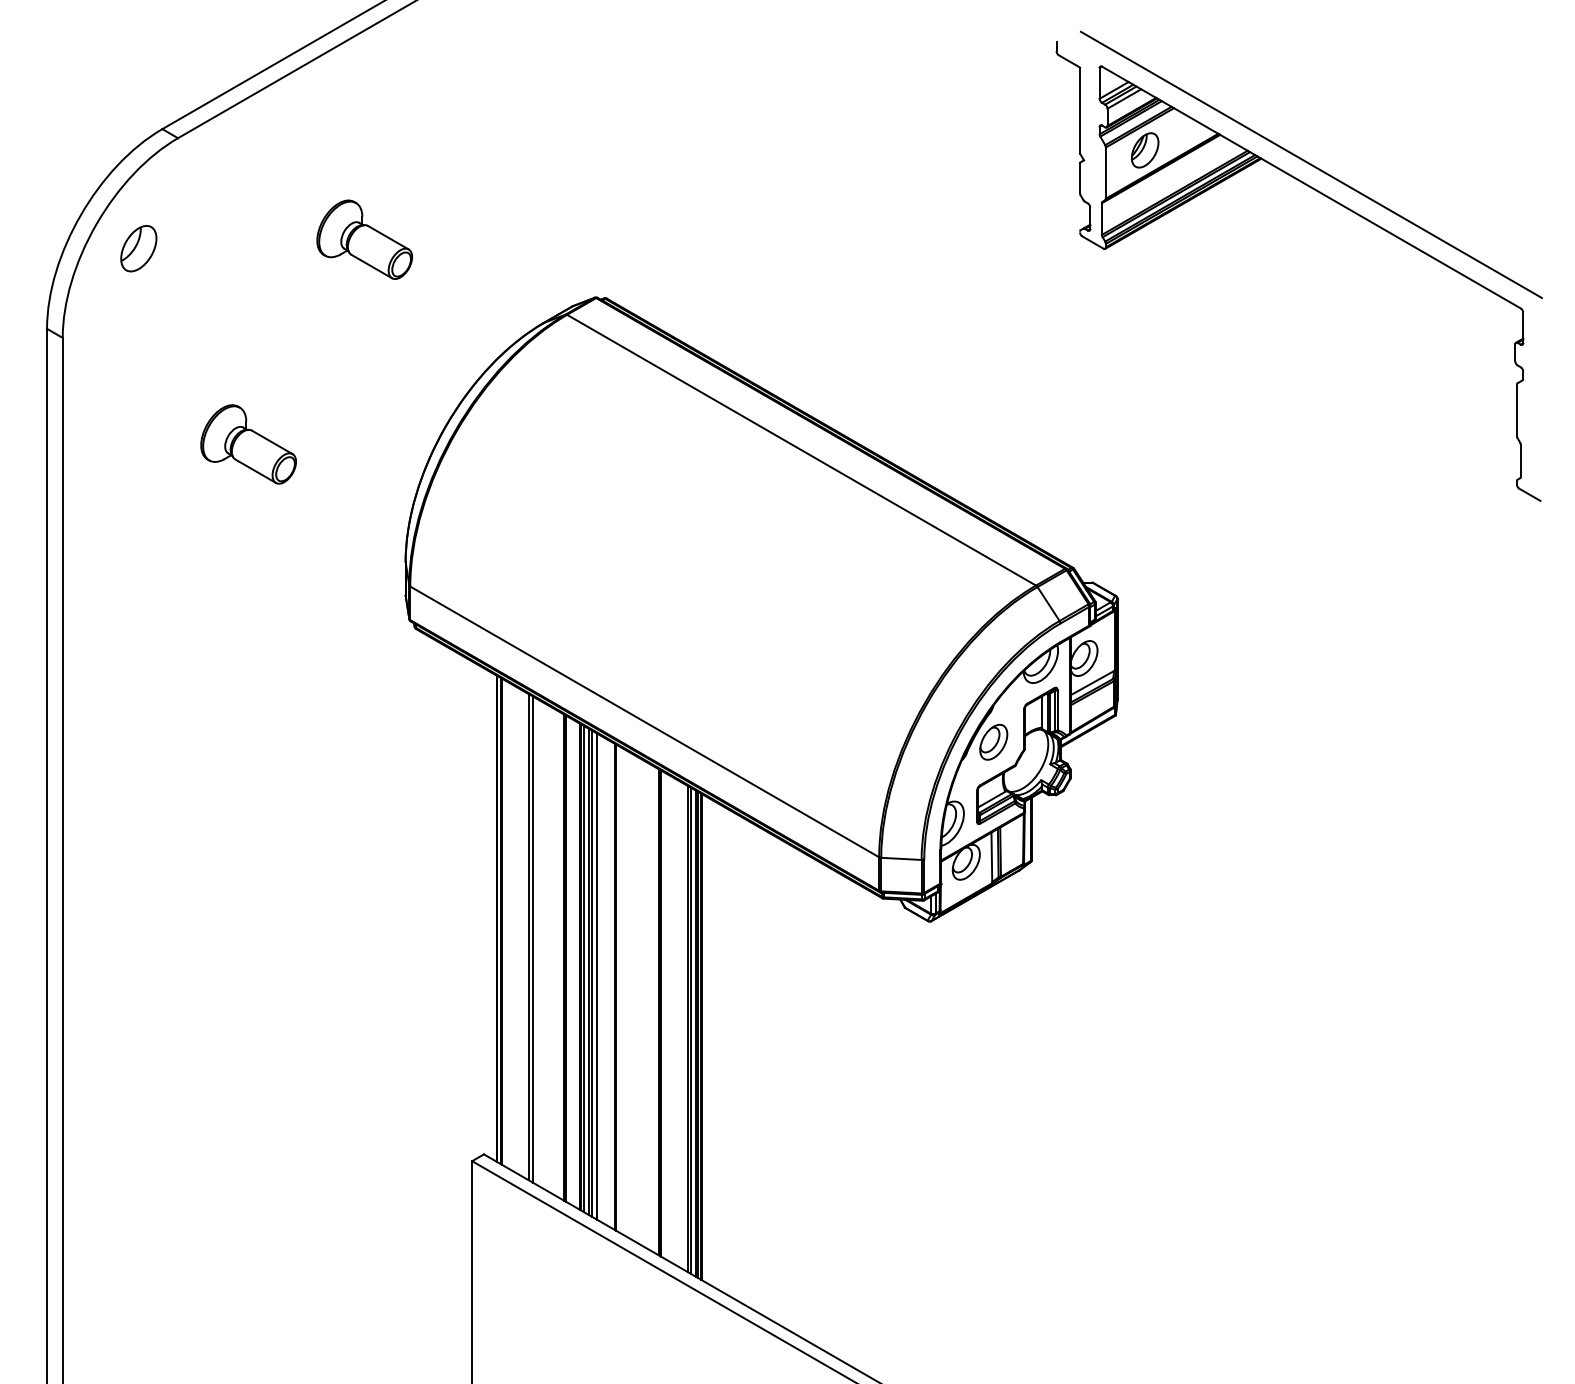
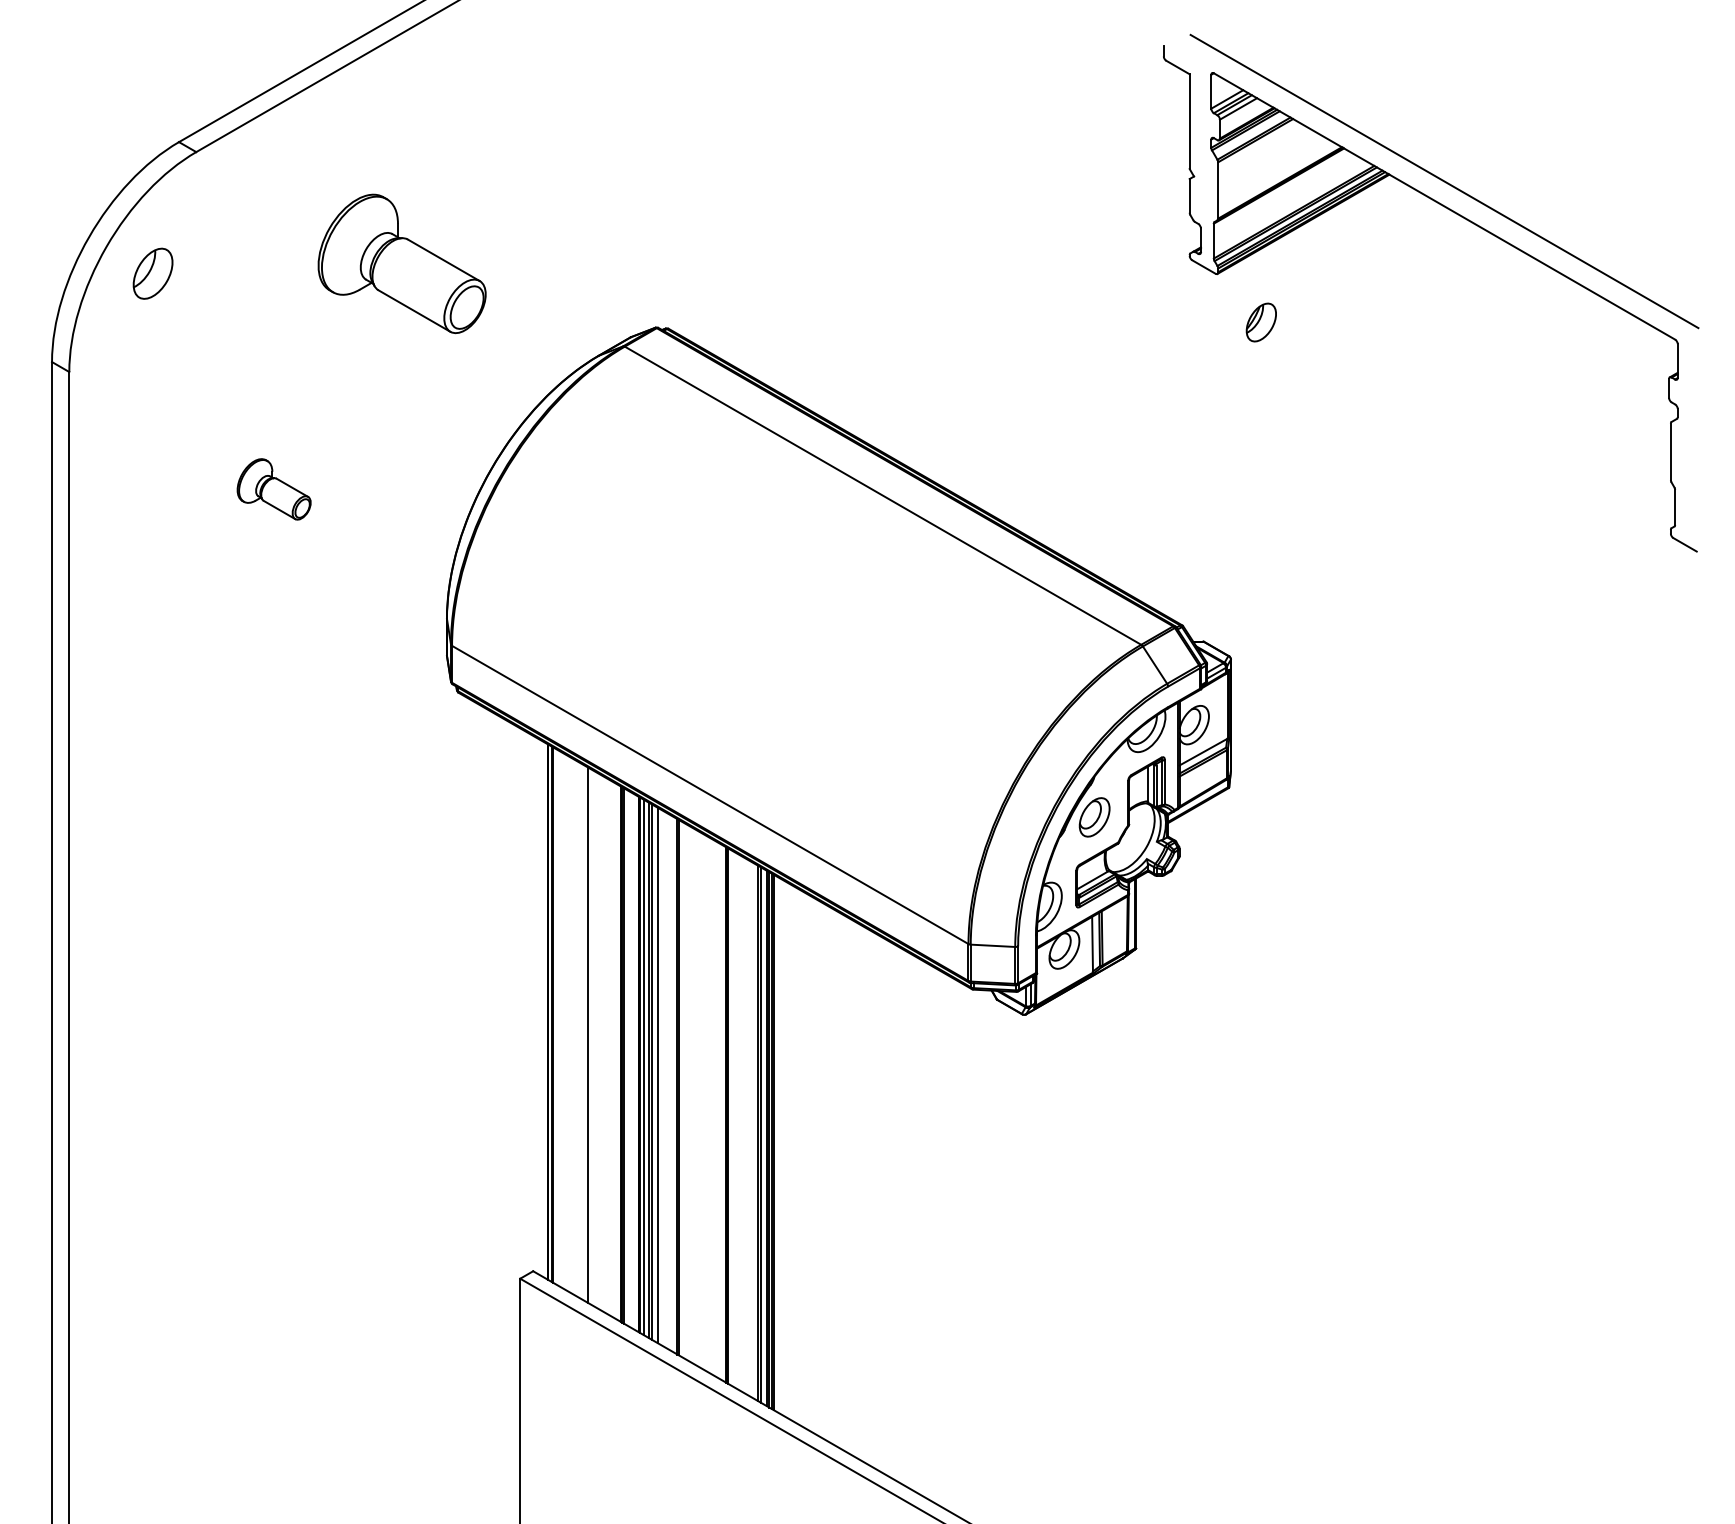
part: (1144, 150) -> (1260, 322), moved
part: (364, 239) -> (401, 263), size x1.6
part: (249, 444) -> (274, 489), size x0.7
line: (528, 936) -> (582, 1031), removed

